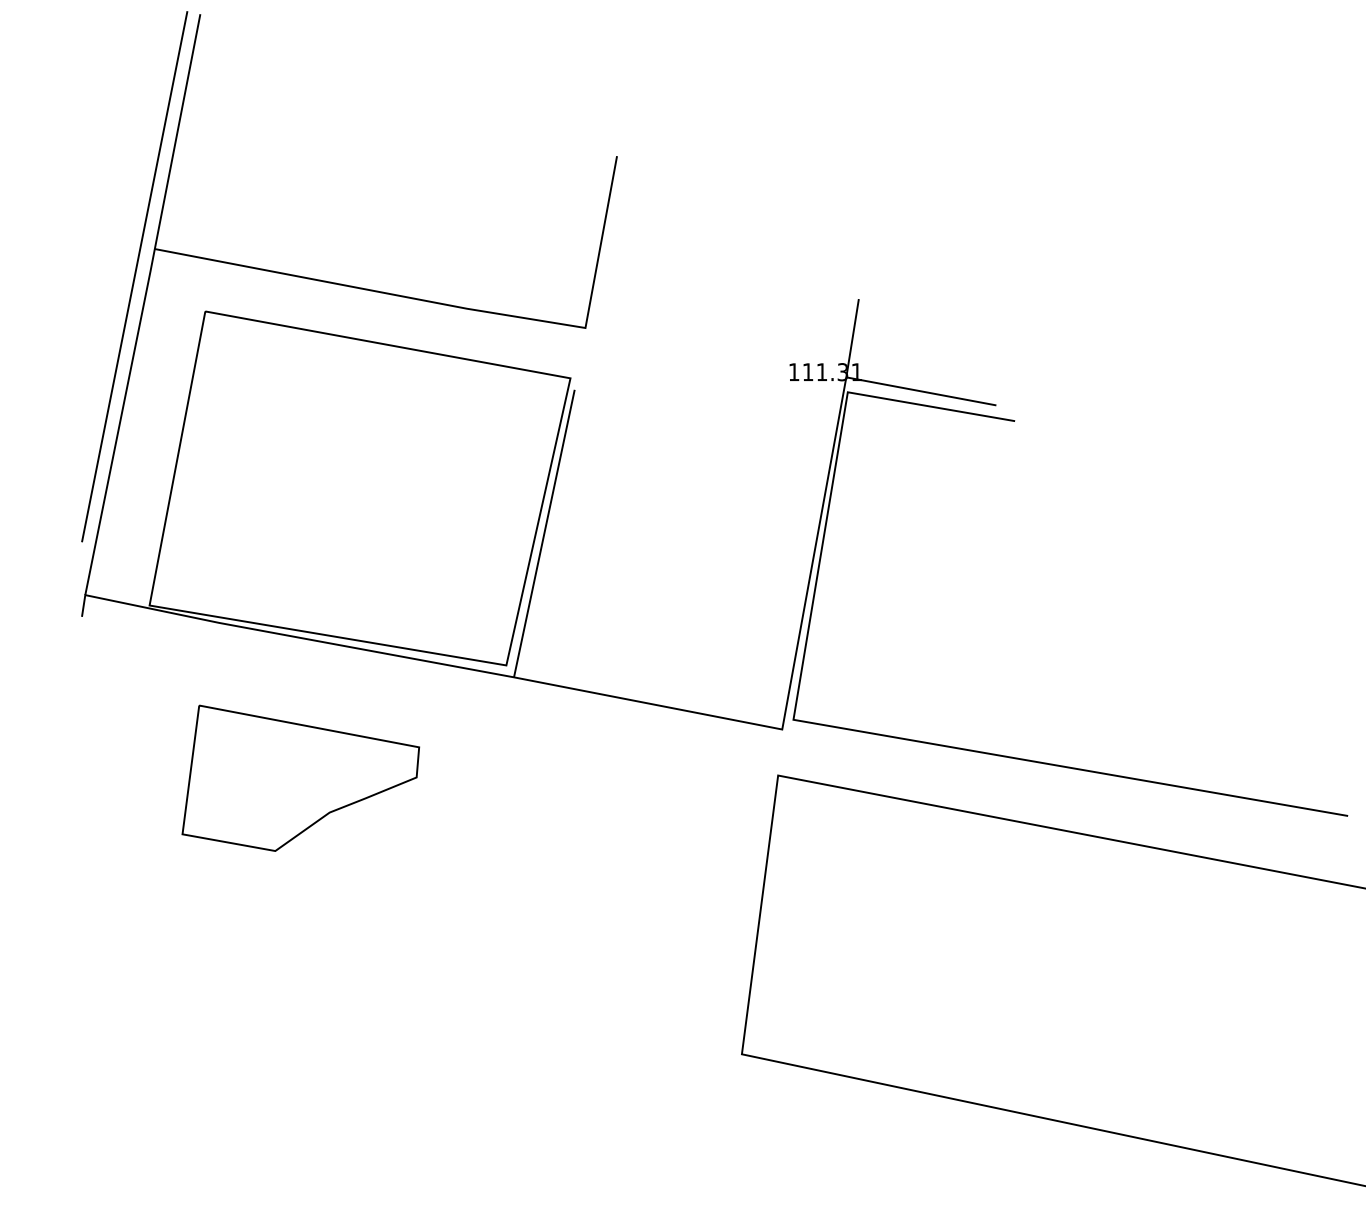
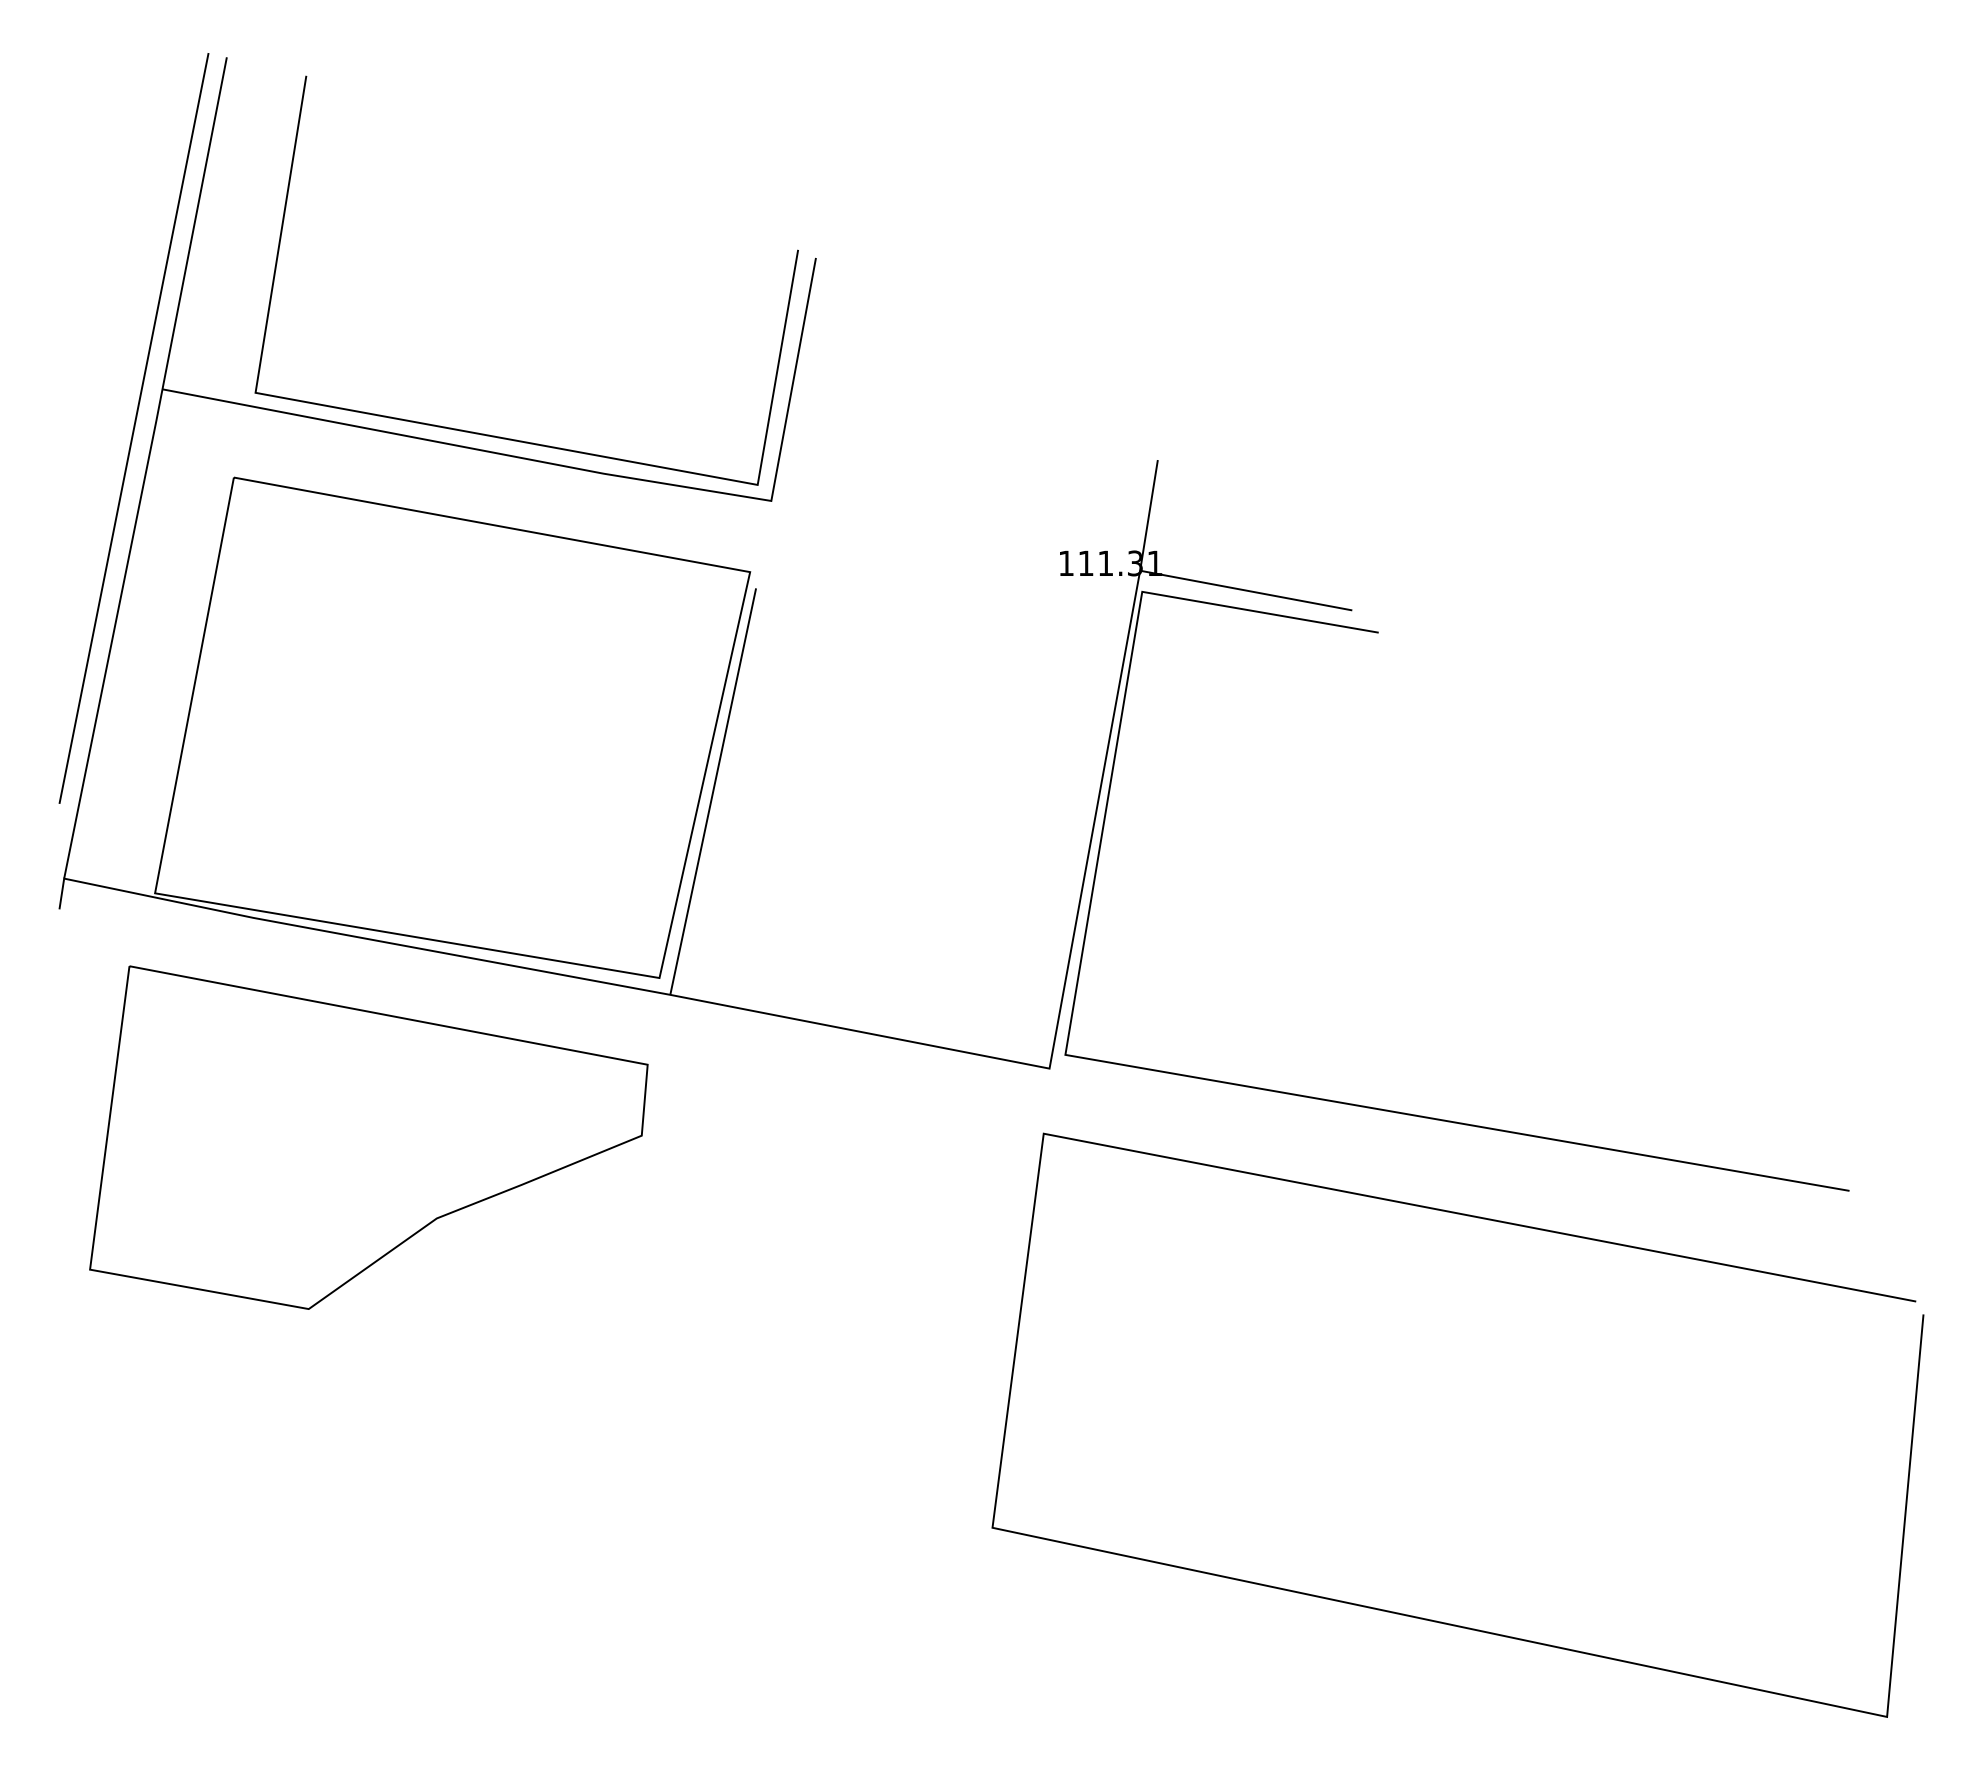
curve: (390, 281) -> (495, 435), added
part: (300, 778) -> (368, 1137), size x1.67

